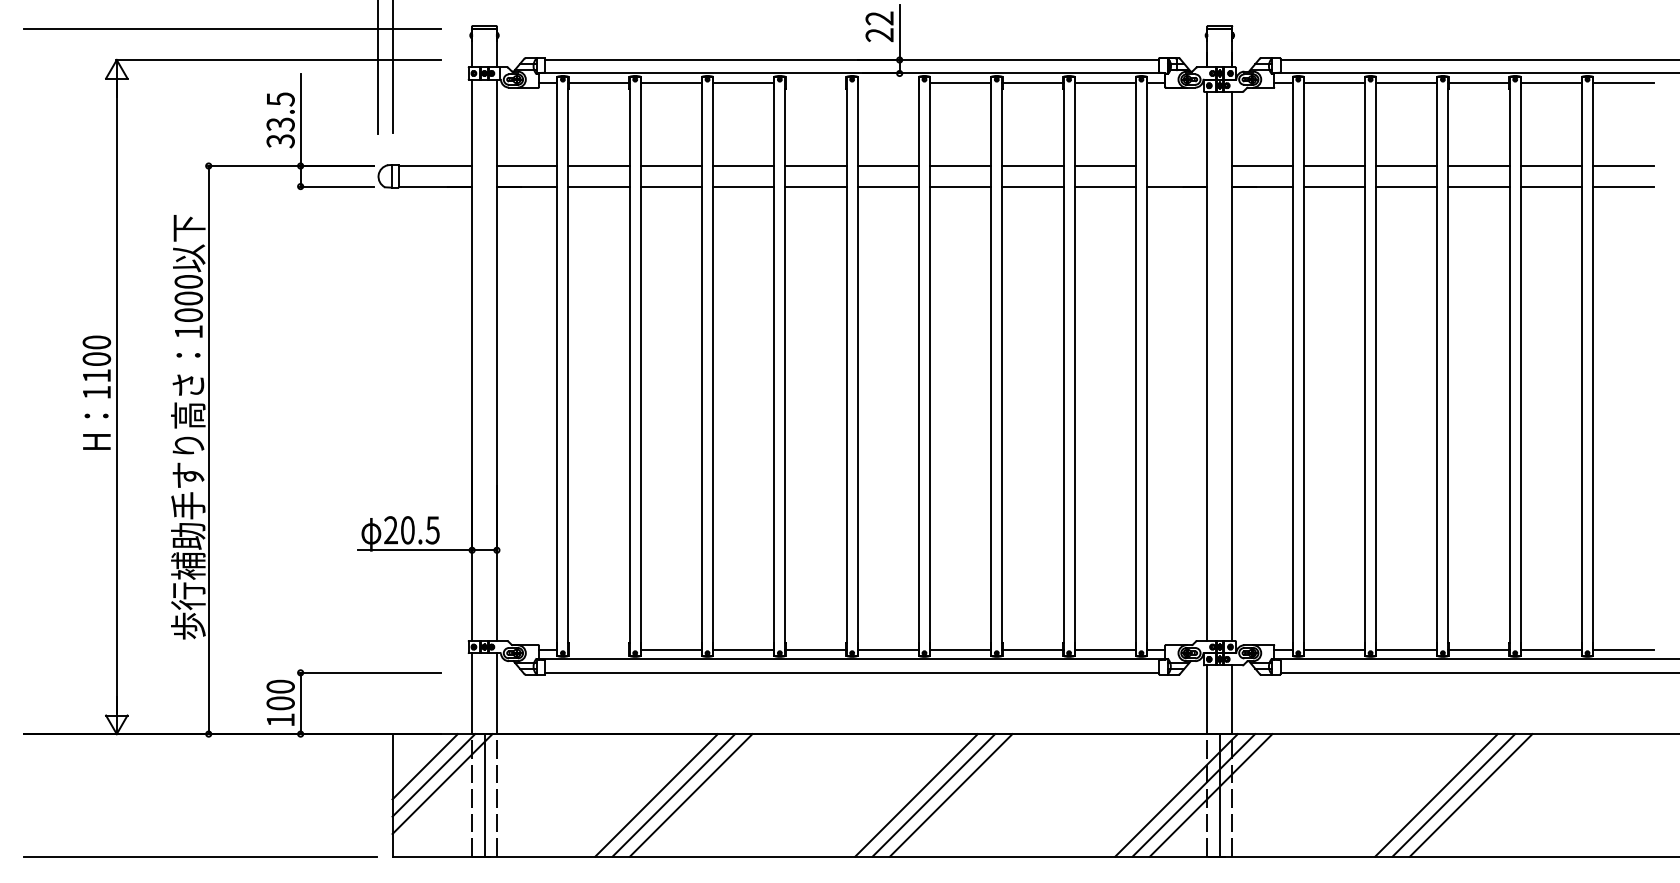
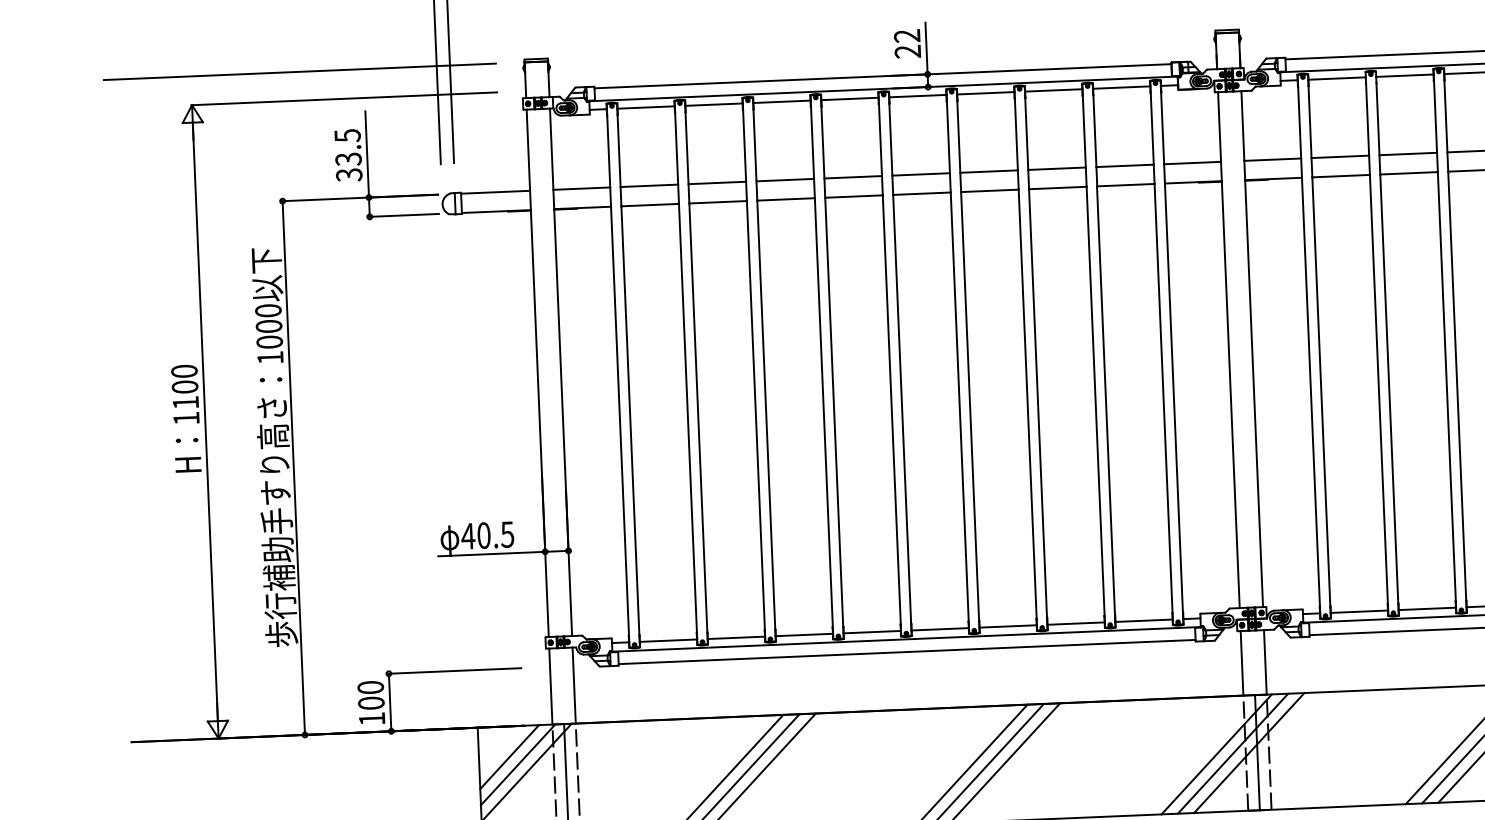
line: (815, 82) -> (849, 98), added
line: (887, 82) -> (917, 95), added
line: (1176, 166) -> (1191, 163), added
text: (390, 530) -> (467, 536), 20.5 -> 40.5
line: (598, 650) -> (667, 641), added

